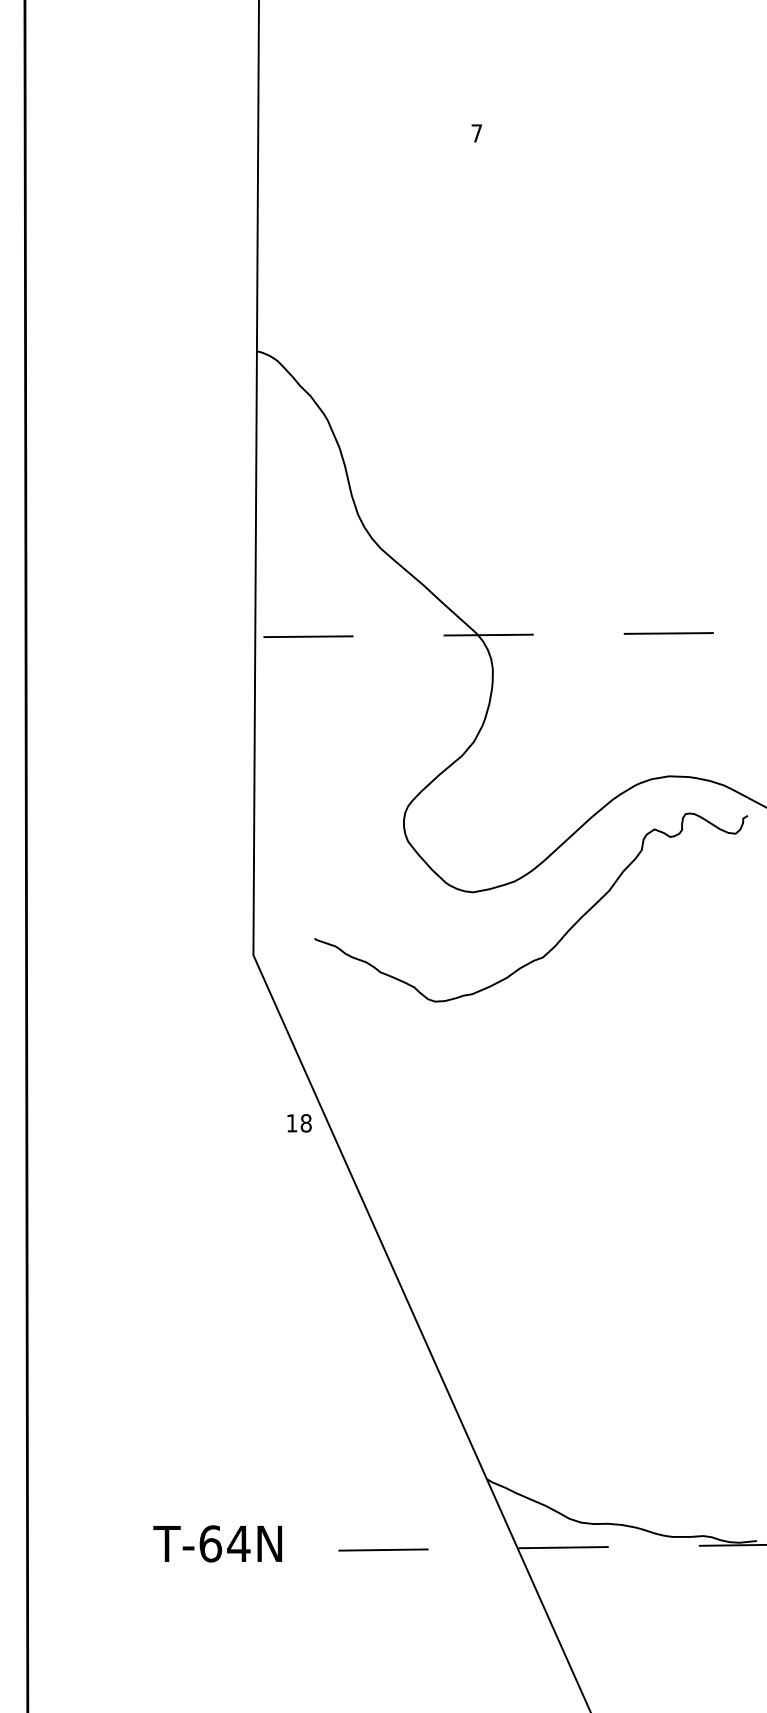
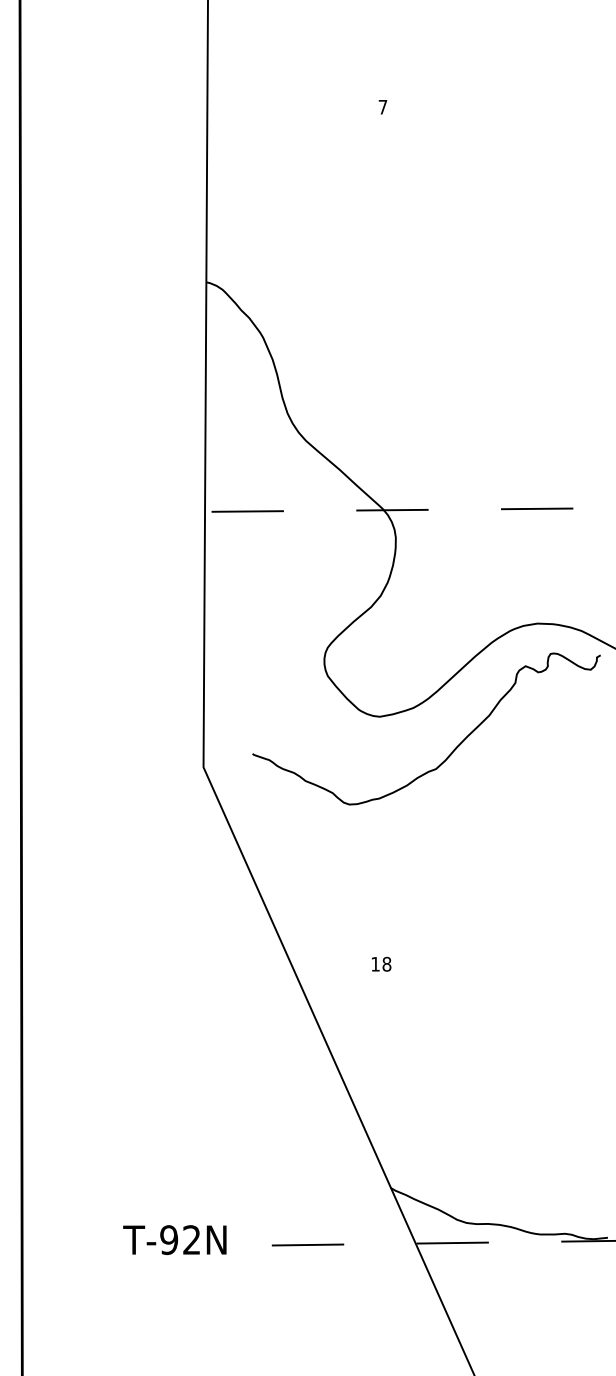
text: (299, 1122) -> (381, 963), moved
text: (224, 1544) -> (180, 1240), T-64N -> T-92N

